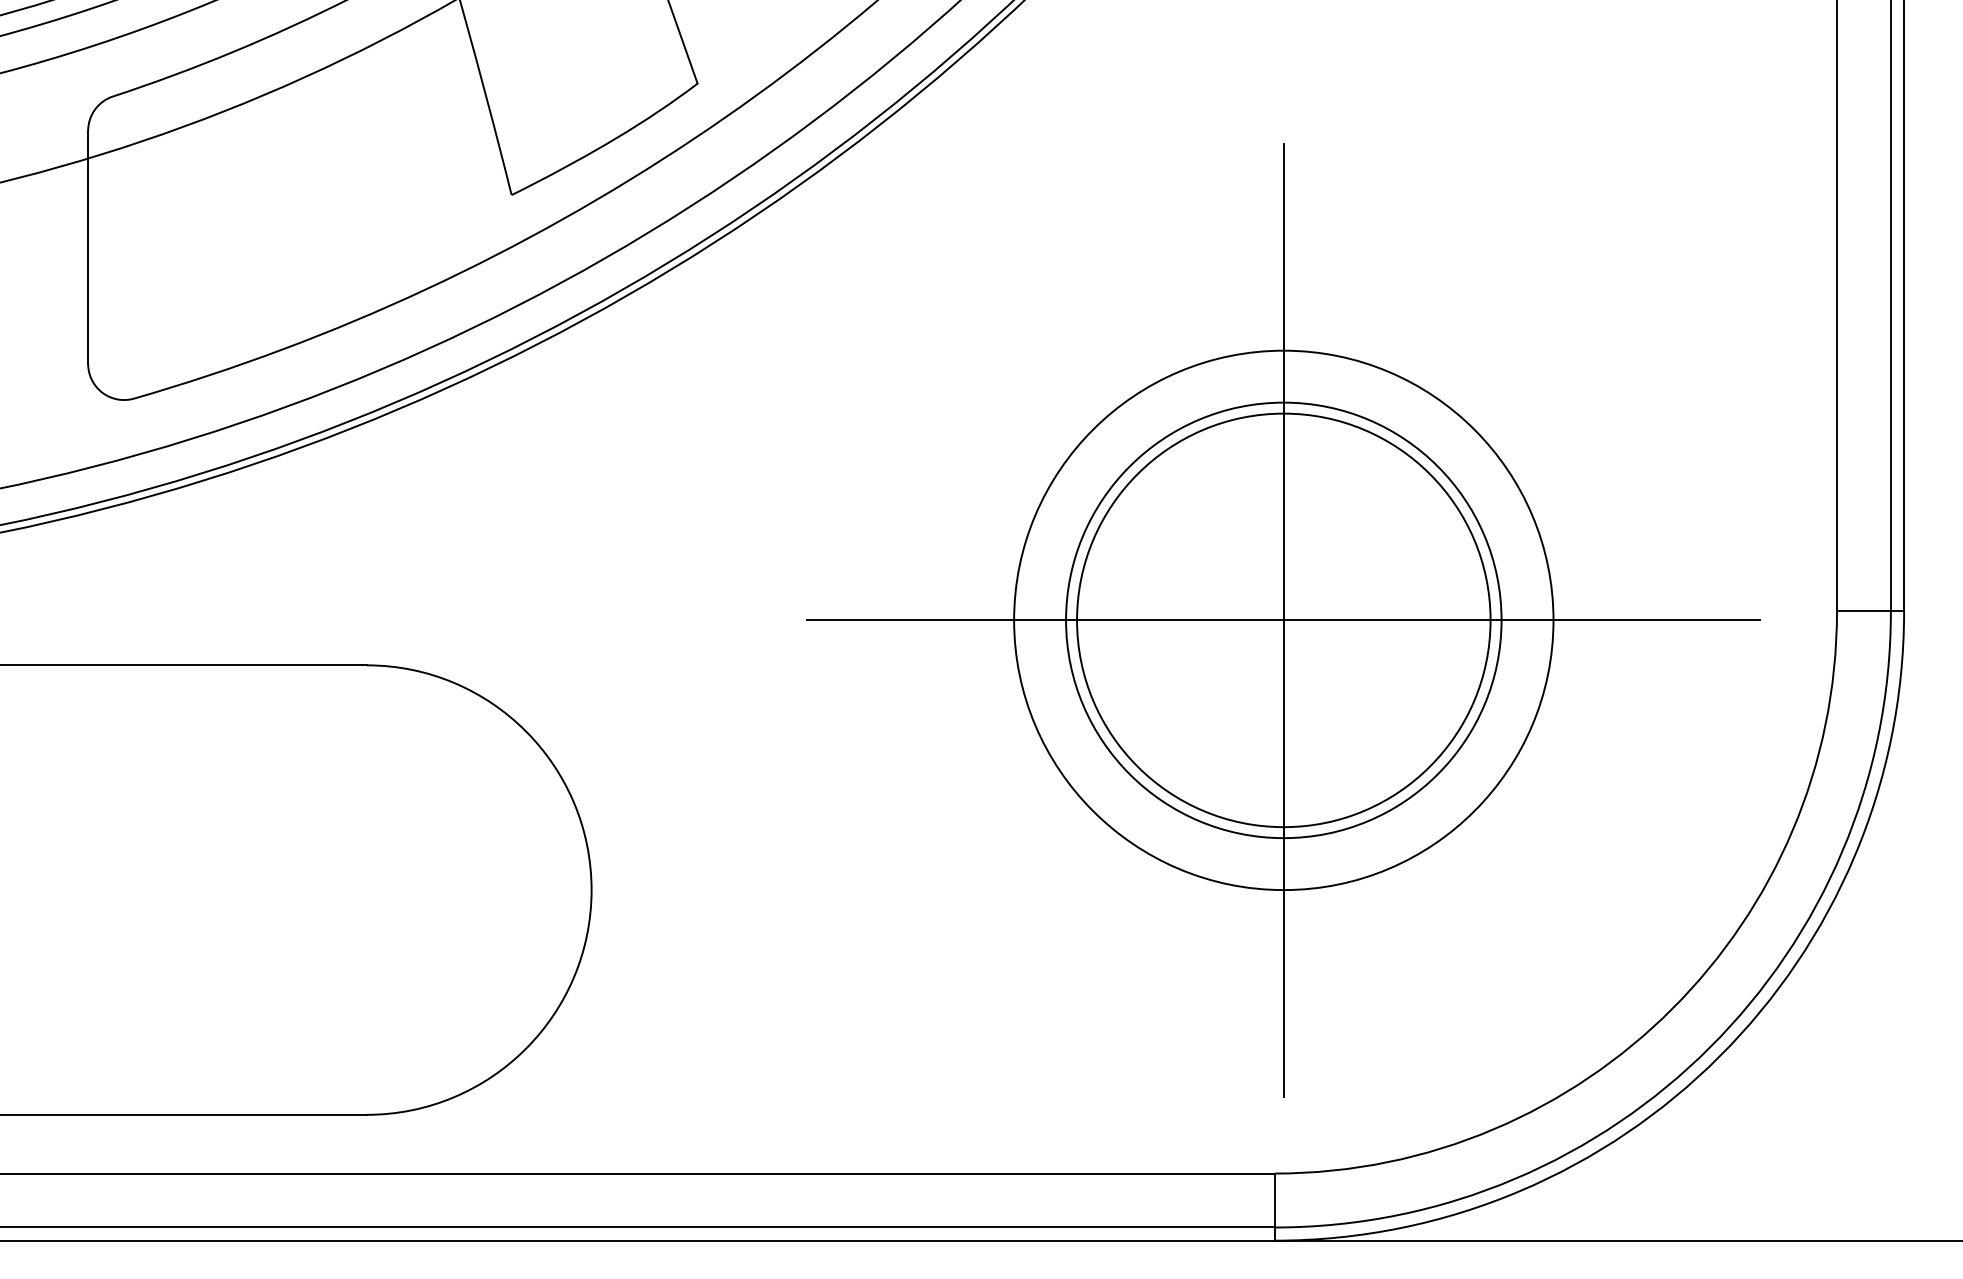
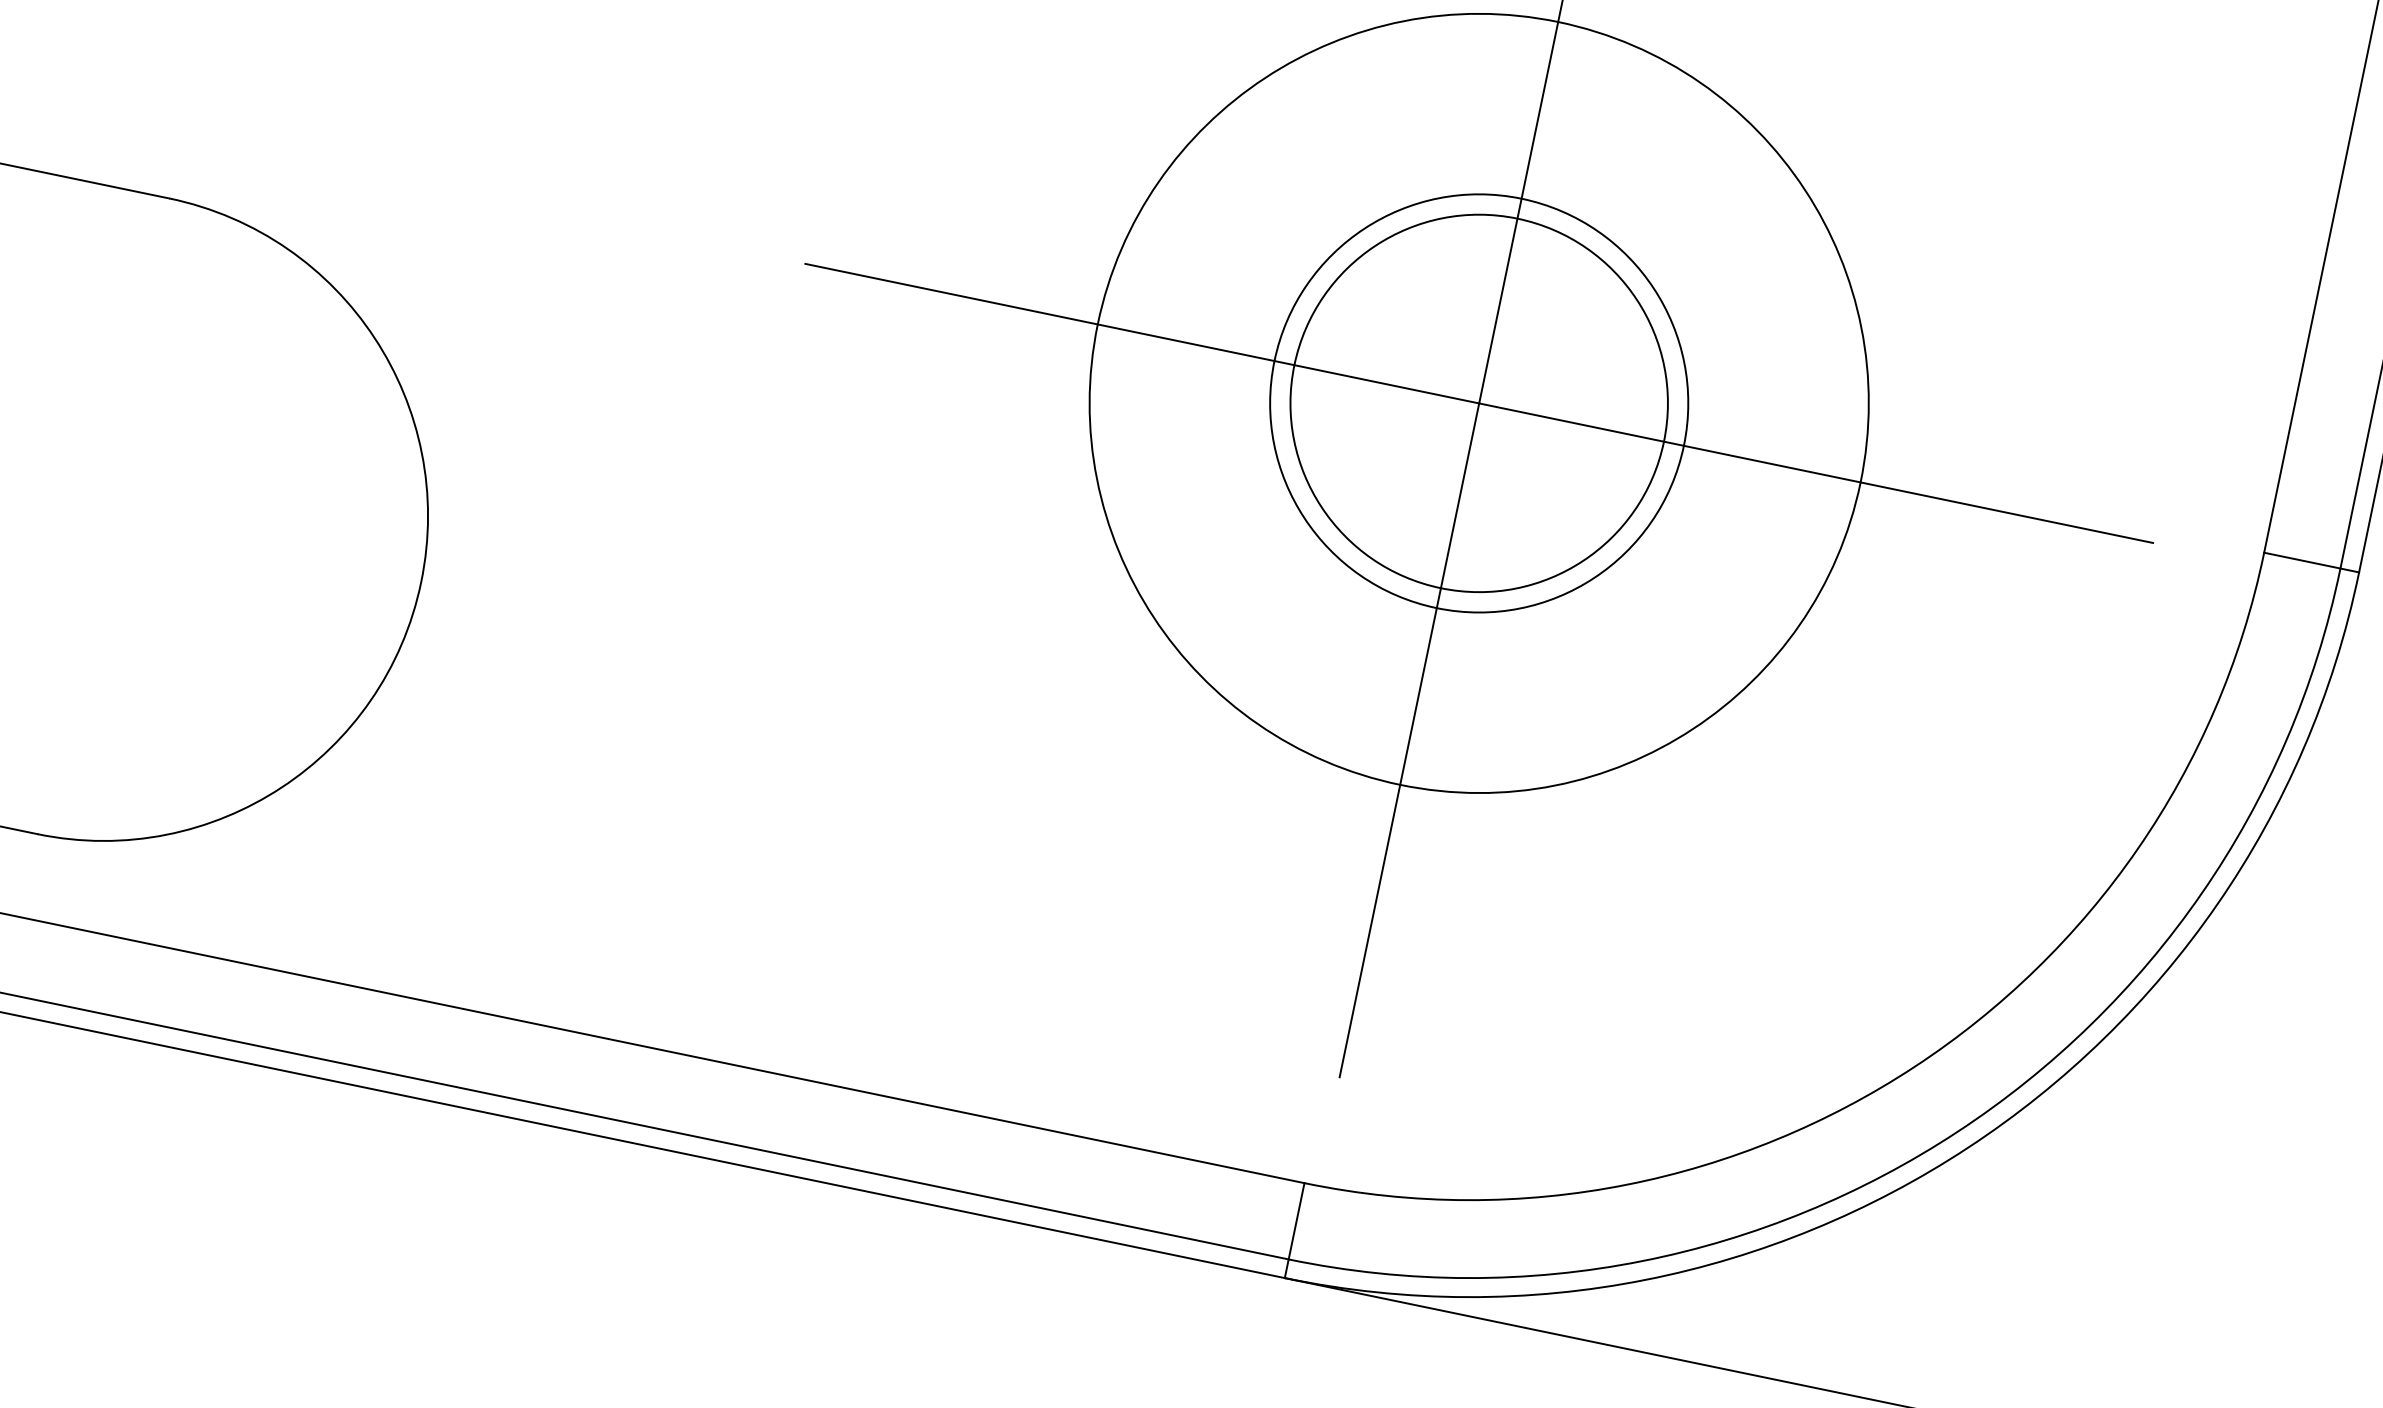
circle: (1283, 620) -> (1478, 403), size x0.6
circle: (1283, 620) -> (1478, 403), size x0.7

